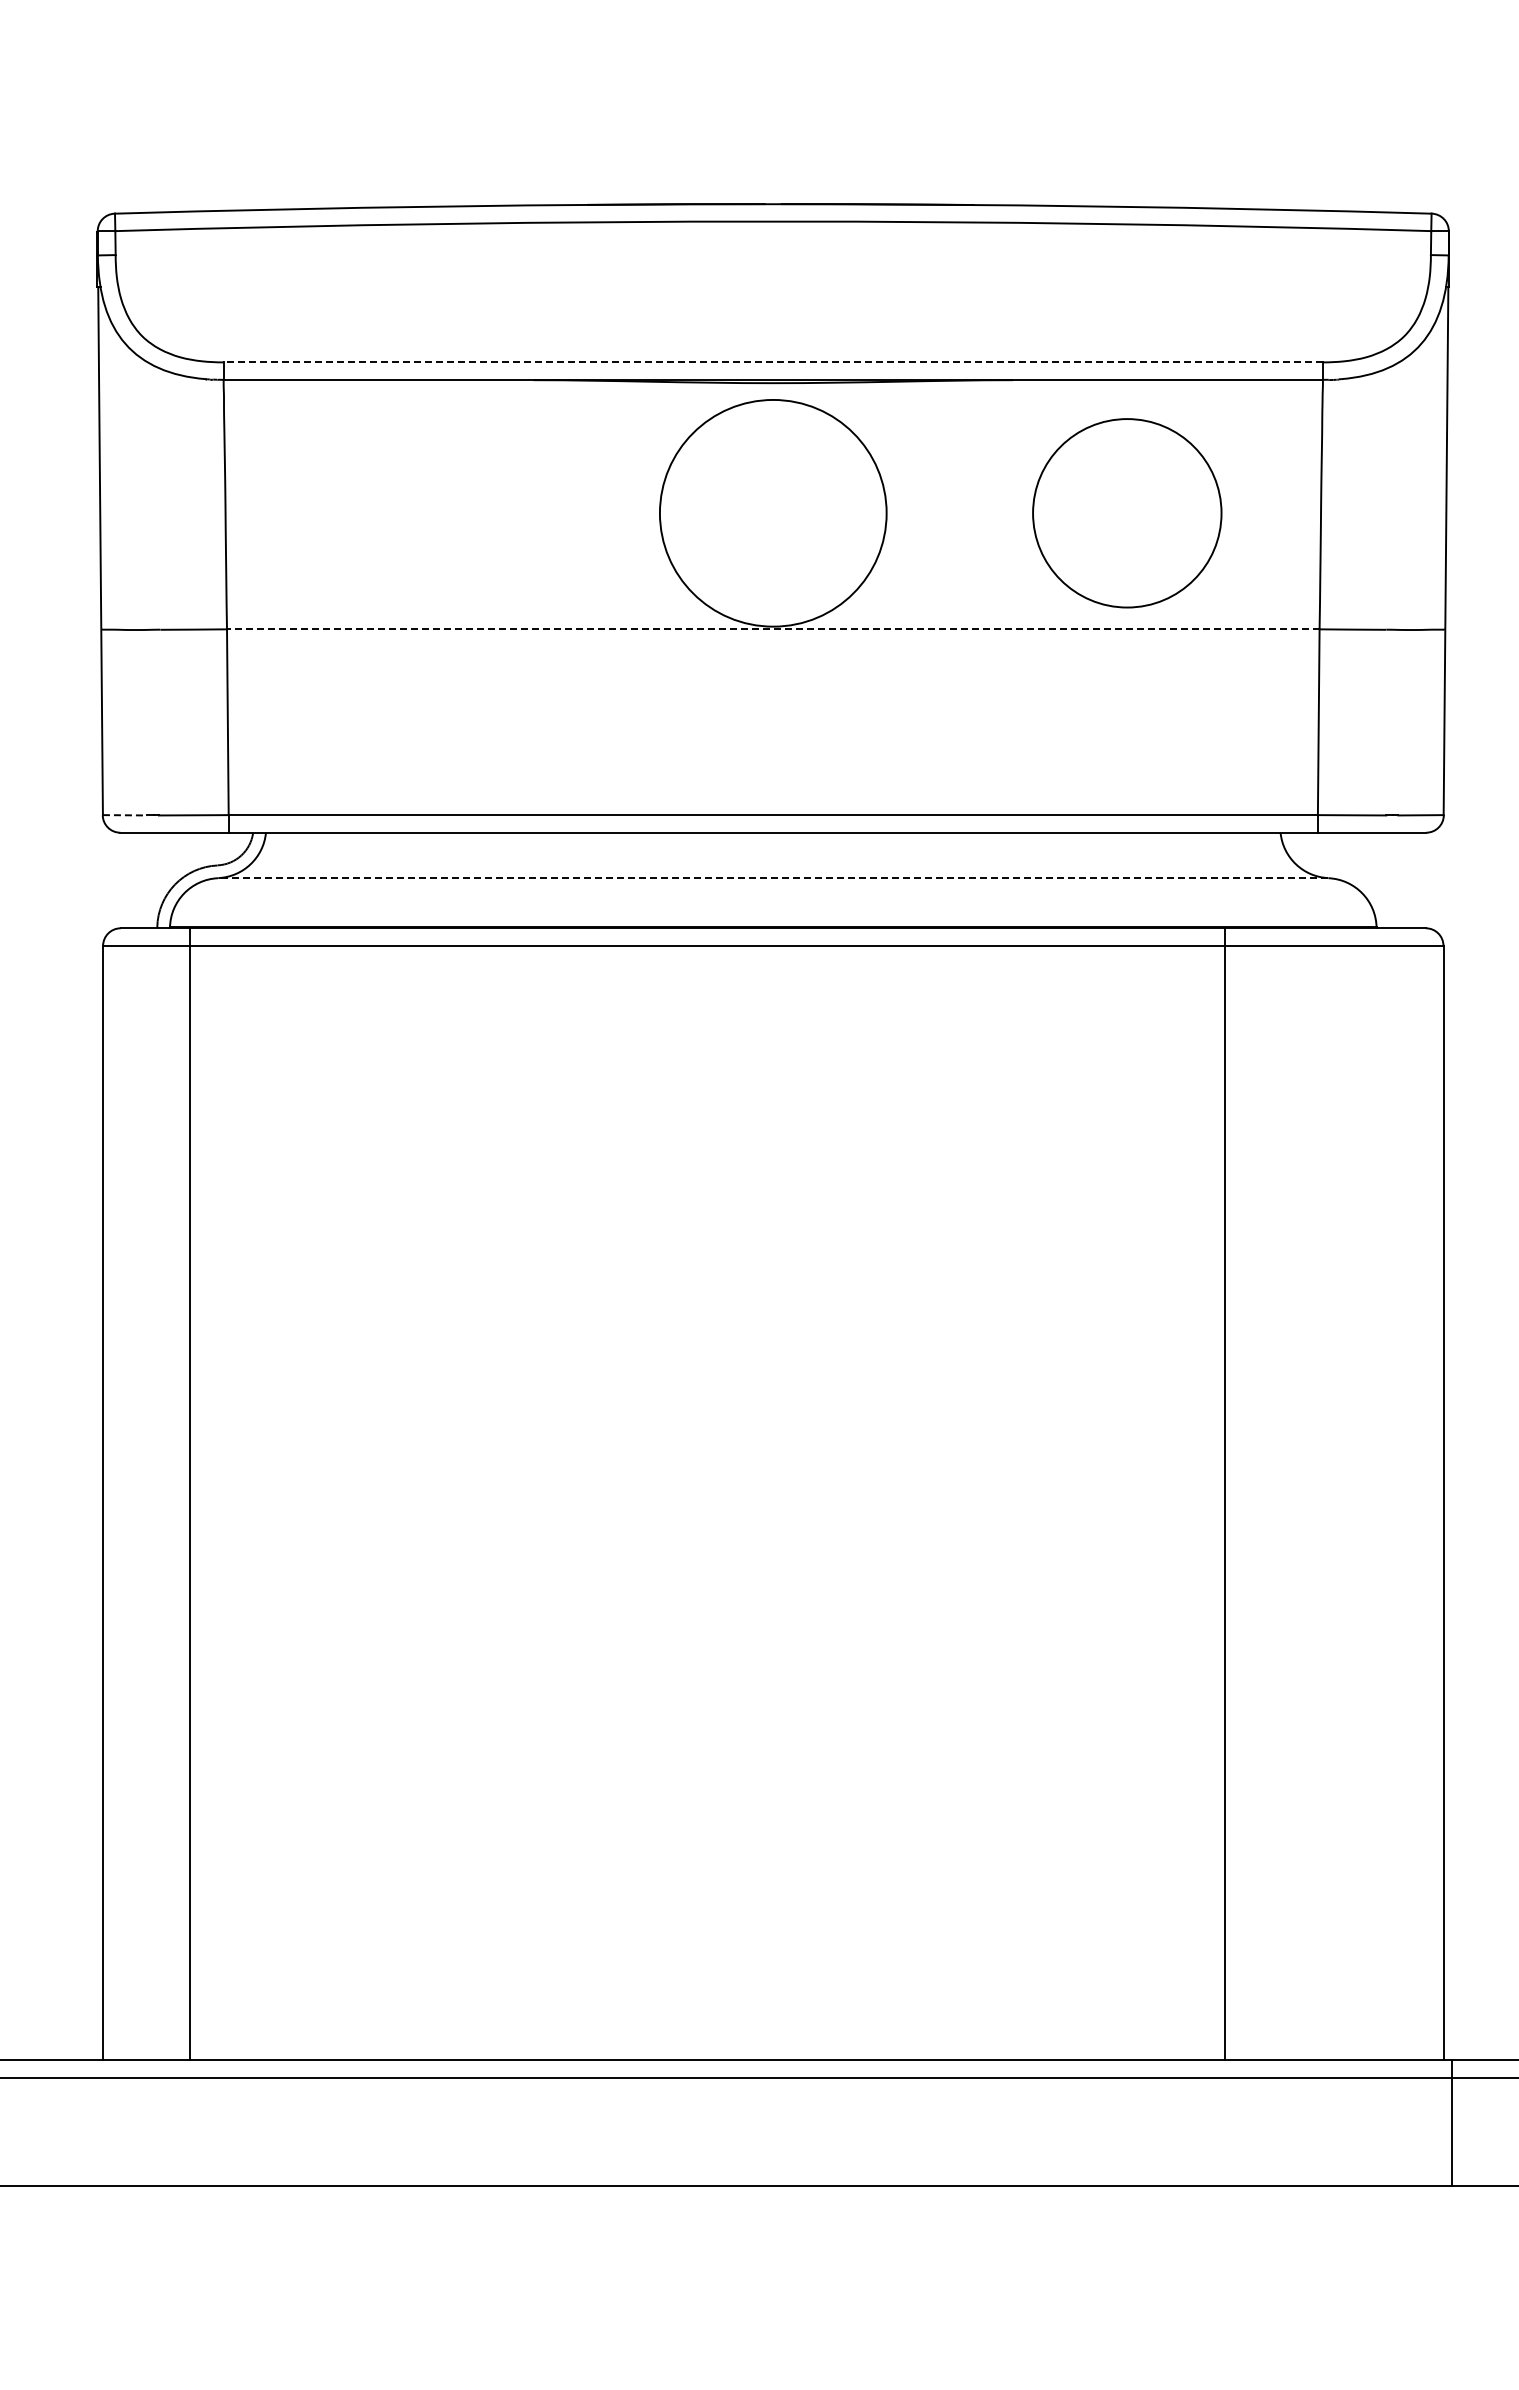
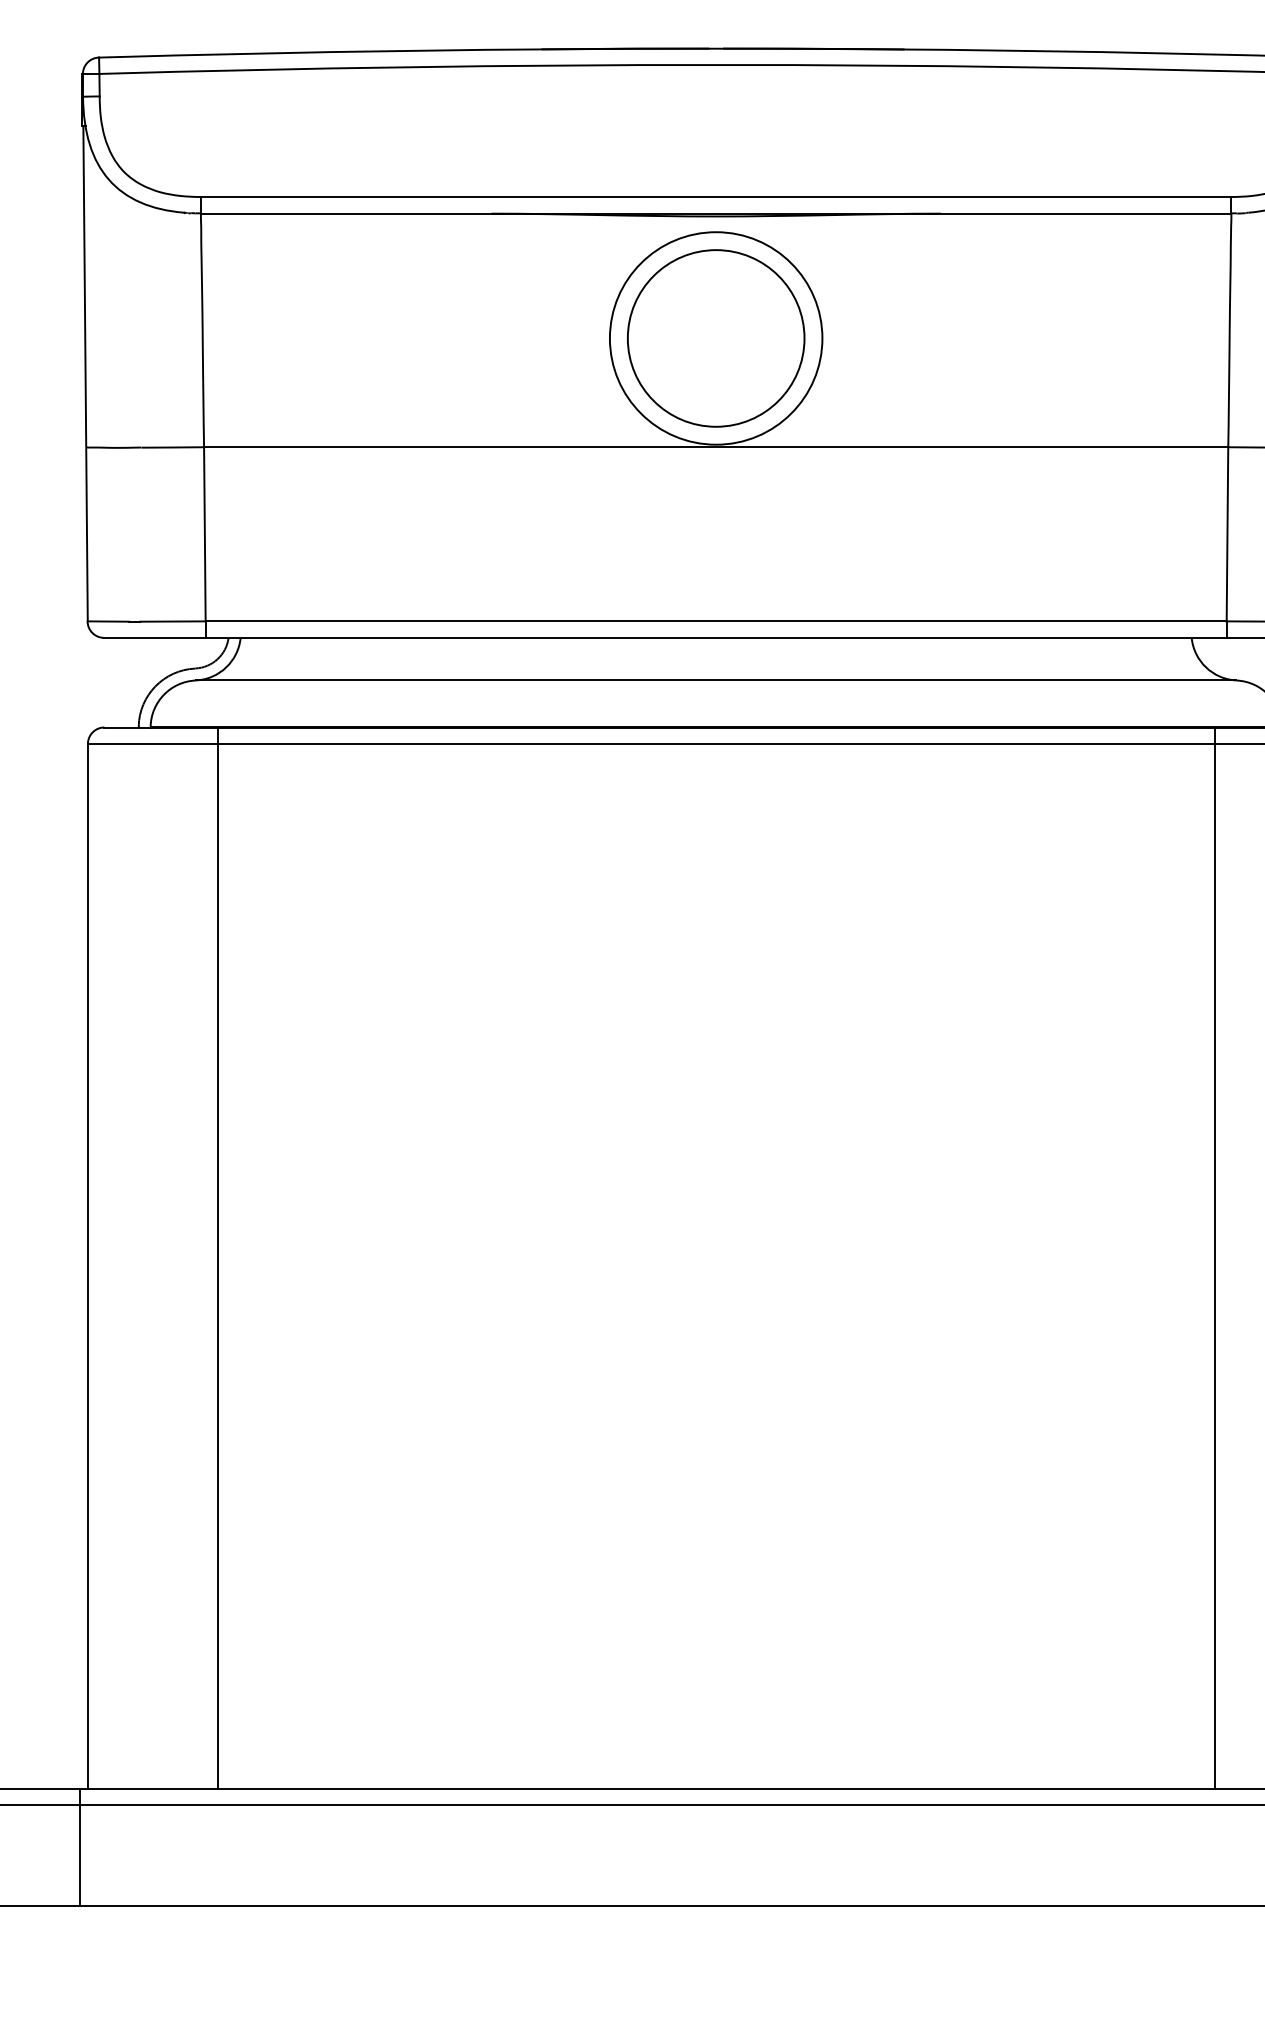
line: (773, 362) -> (716, 197), dashed -> solid
circle: (1127, 513) -> (716, 338), moved
line: (772, 629) -> (715, 447), dashed -> solid
line: (125, 815) -> (108, 621), dashed -> solid
line: (773, 878) -> (716, 680), dashed -> solid
line: (190, 1494) -> (217, 1258), moved
line: (1225, 1494) -> (1215, 1258), moved
line: (94, 2123) -> (79, 1847), added

